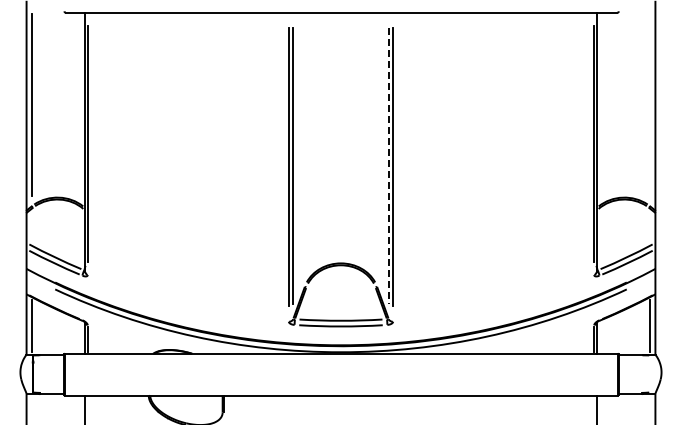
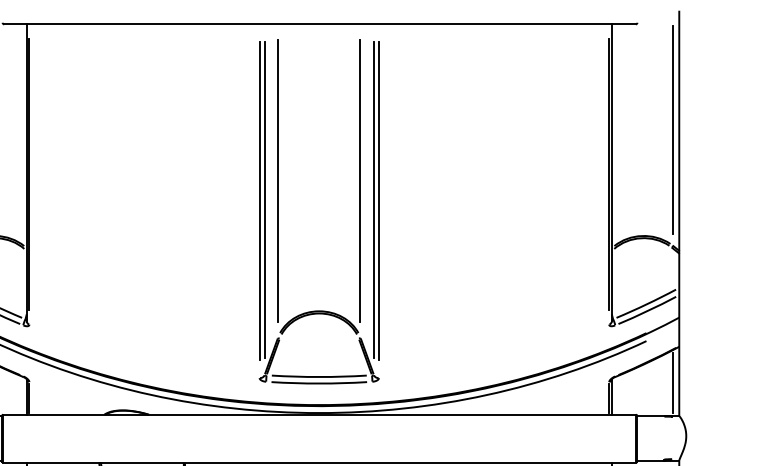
line: (650, 105) -> (673, 130), added
line: (305, 149) -> (278, 180), added
line: (376, 149) -> (359, 180), added
line: (388, 165) -> (373, 199), dashed -> solid

